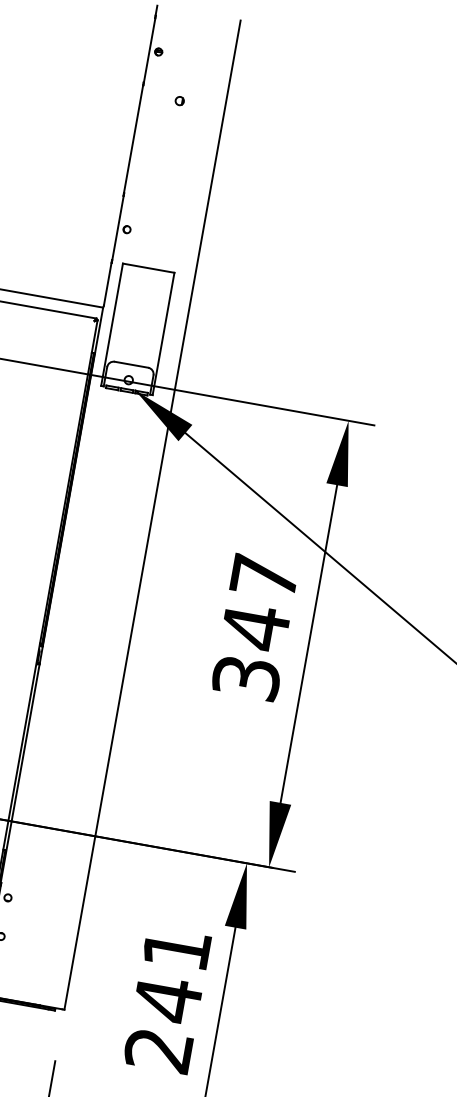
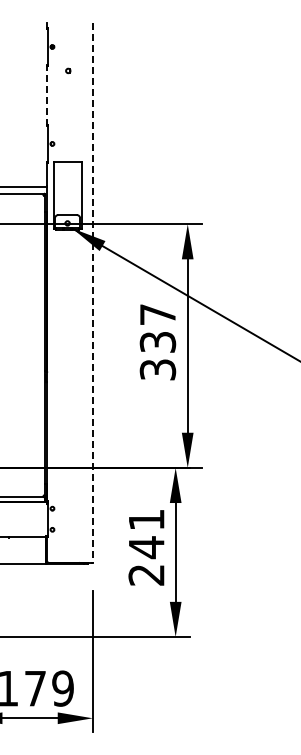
line: (133, 139) -> (47, 95), solid -> dashed
line: (151, 514) -> (92, 292), solid -> dashed
text: (254, 627) -> (157, 342), 347 -> 337

